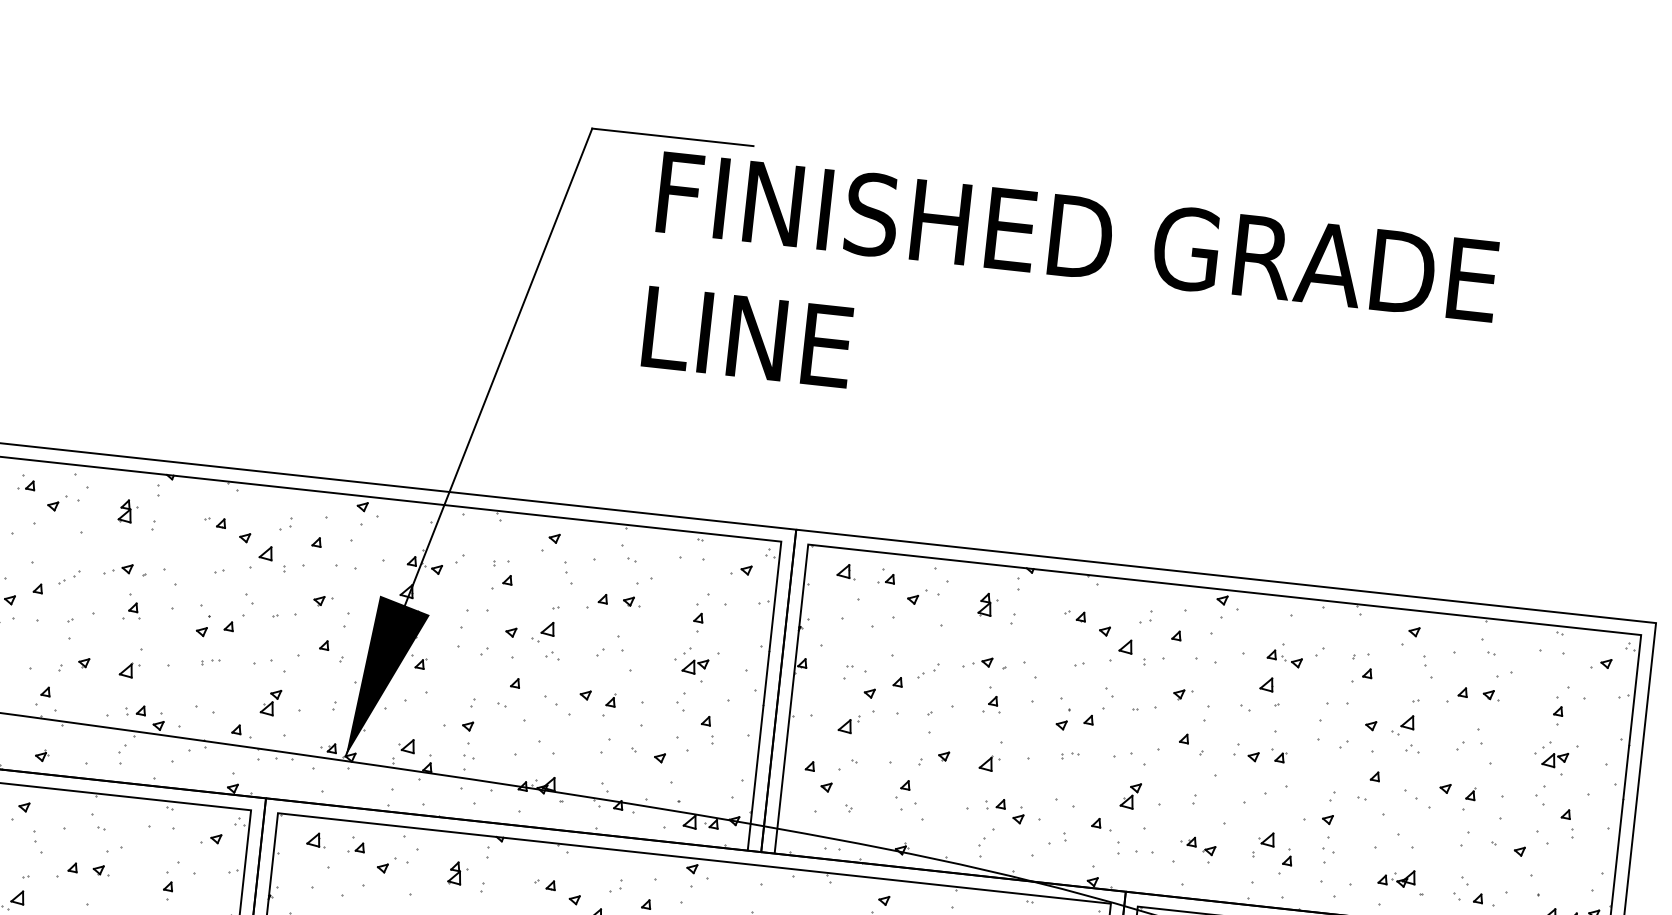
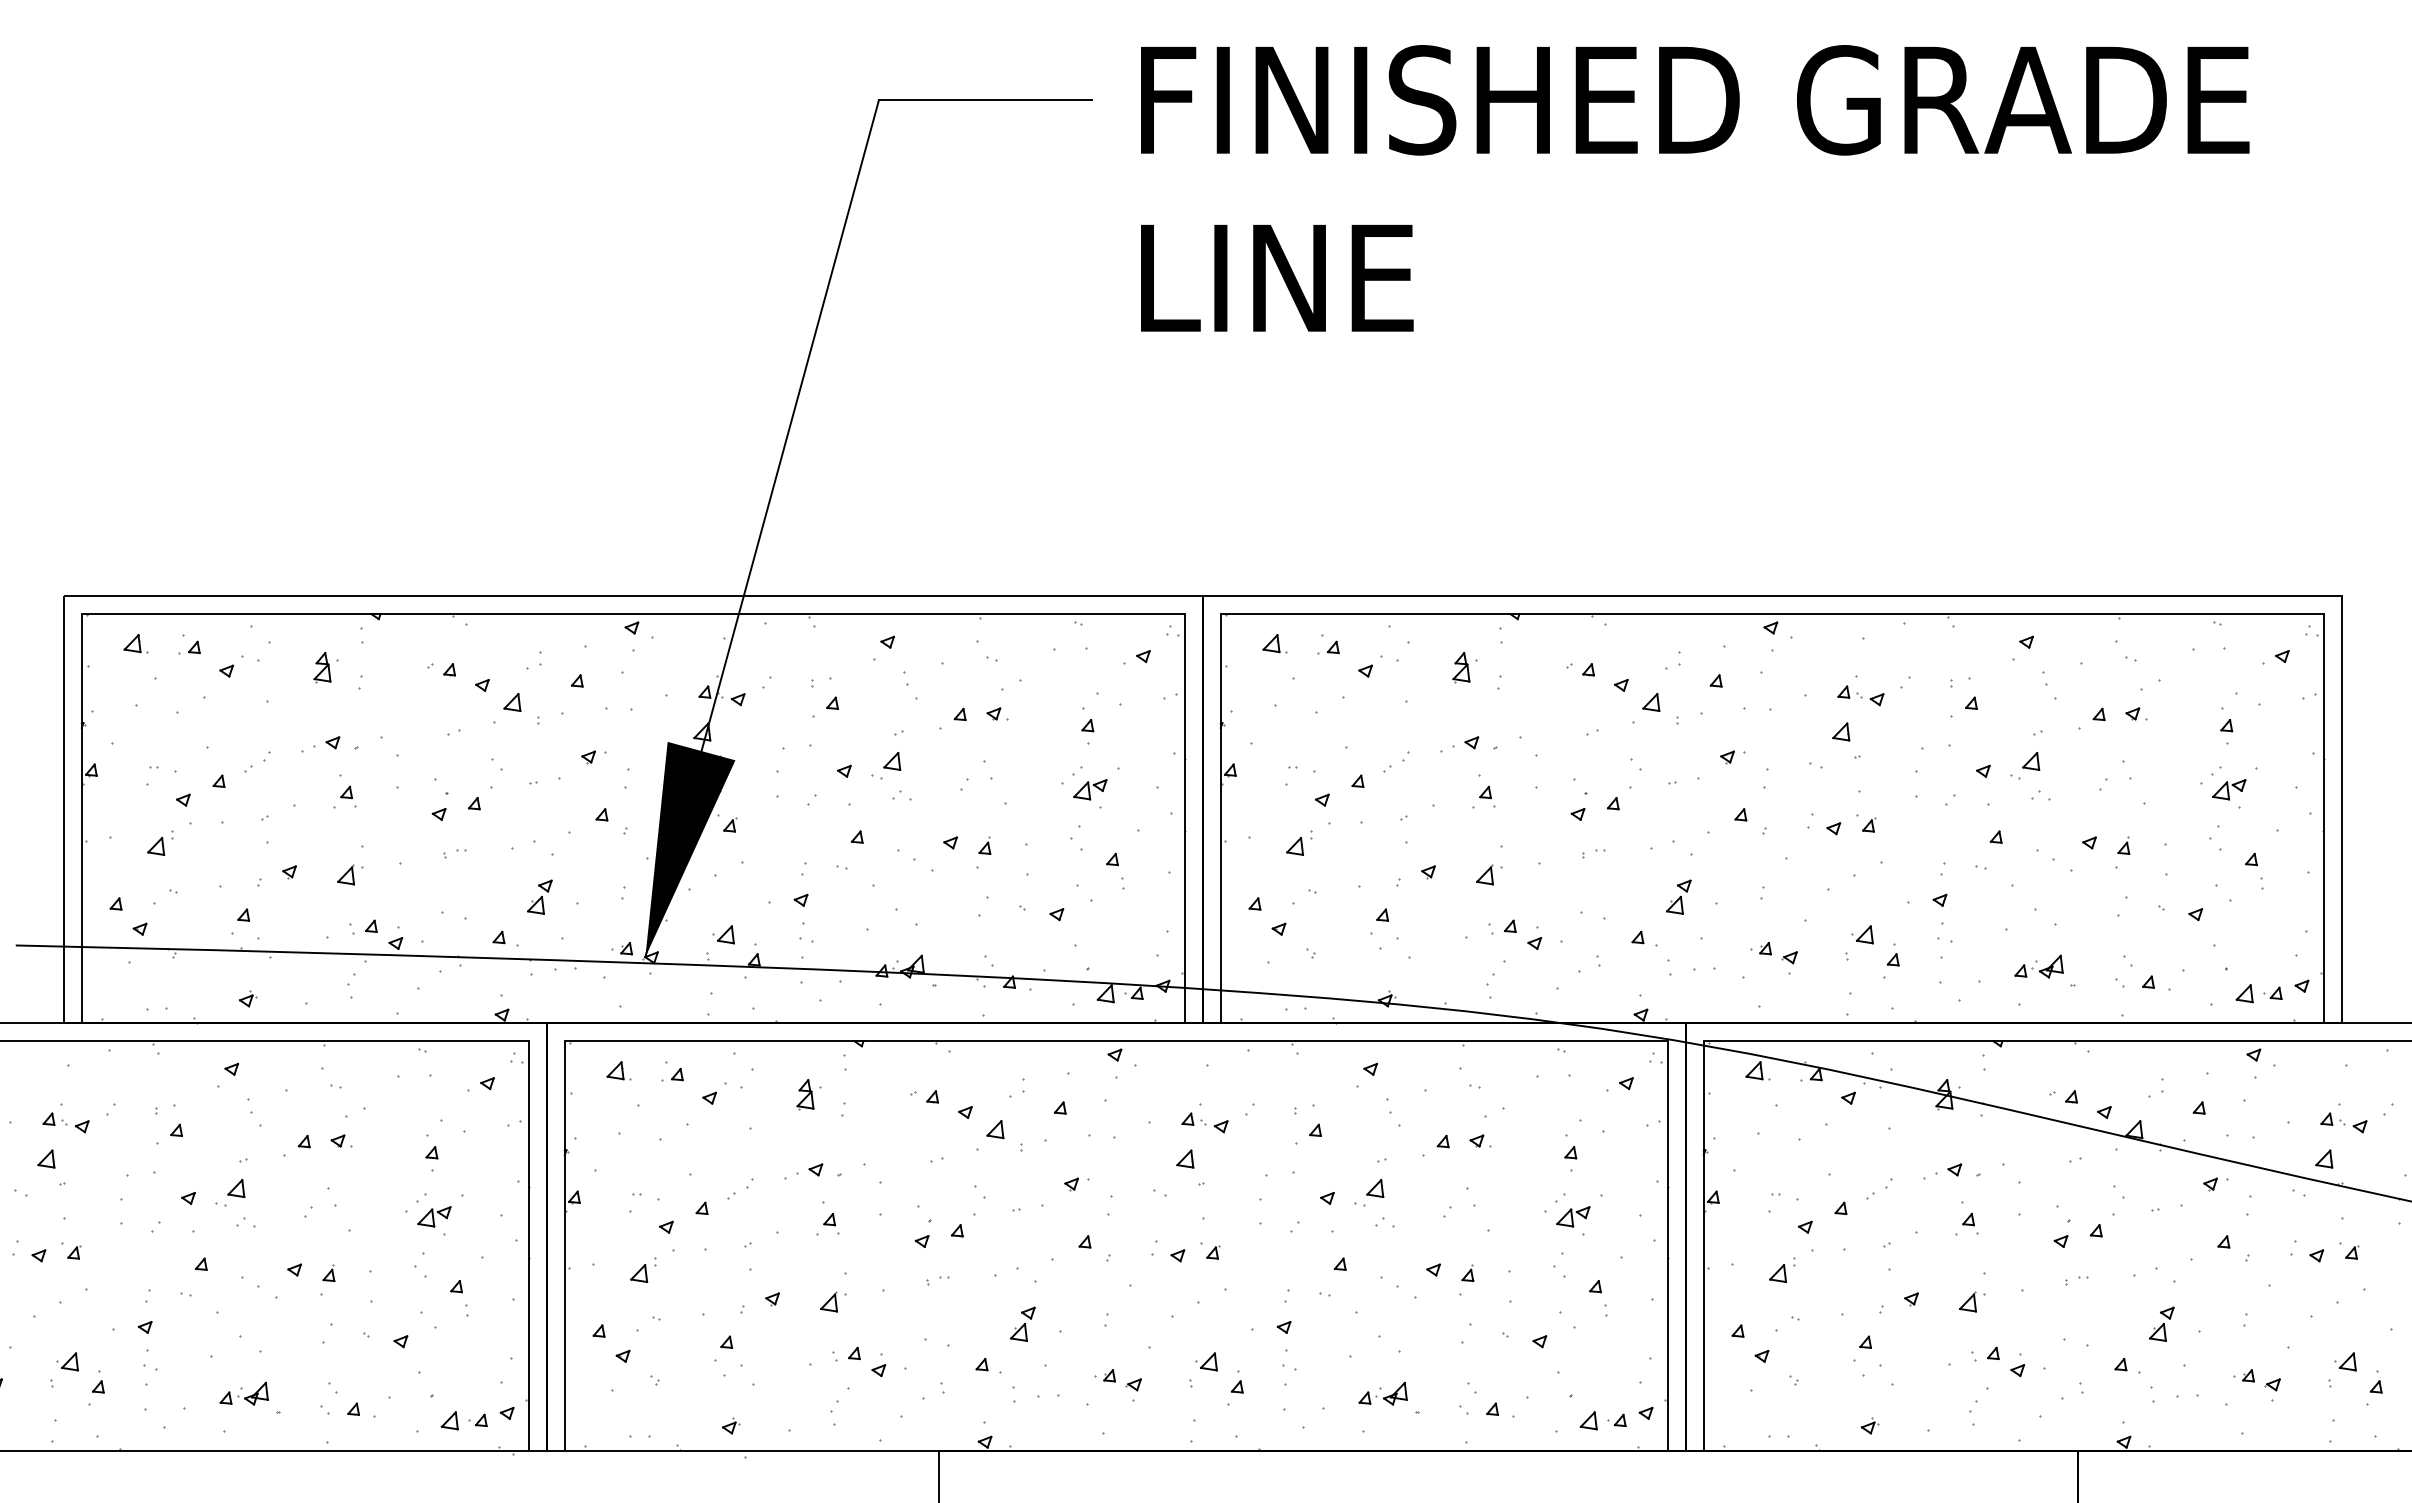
text: (1070, 303) -> (1695, 188), moved

